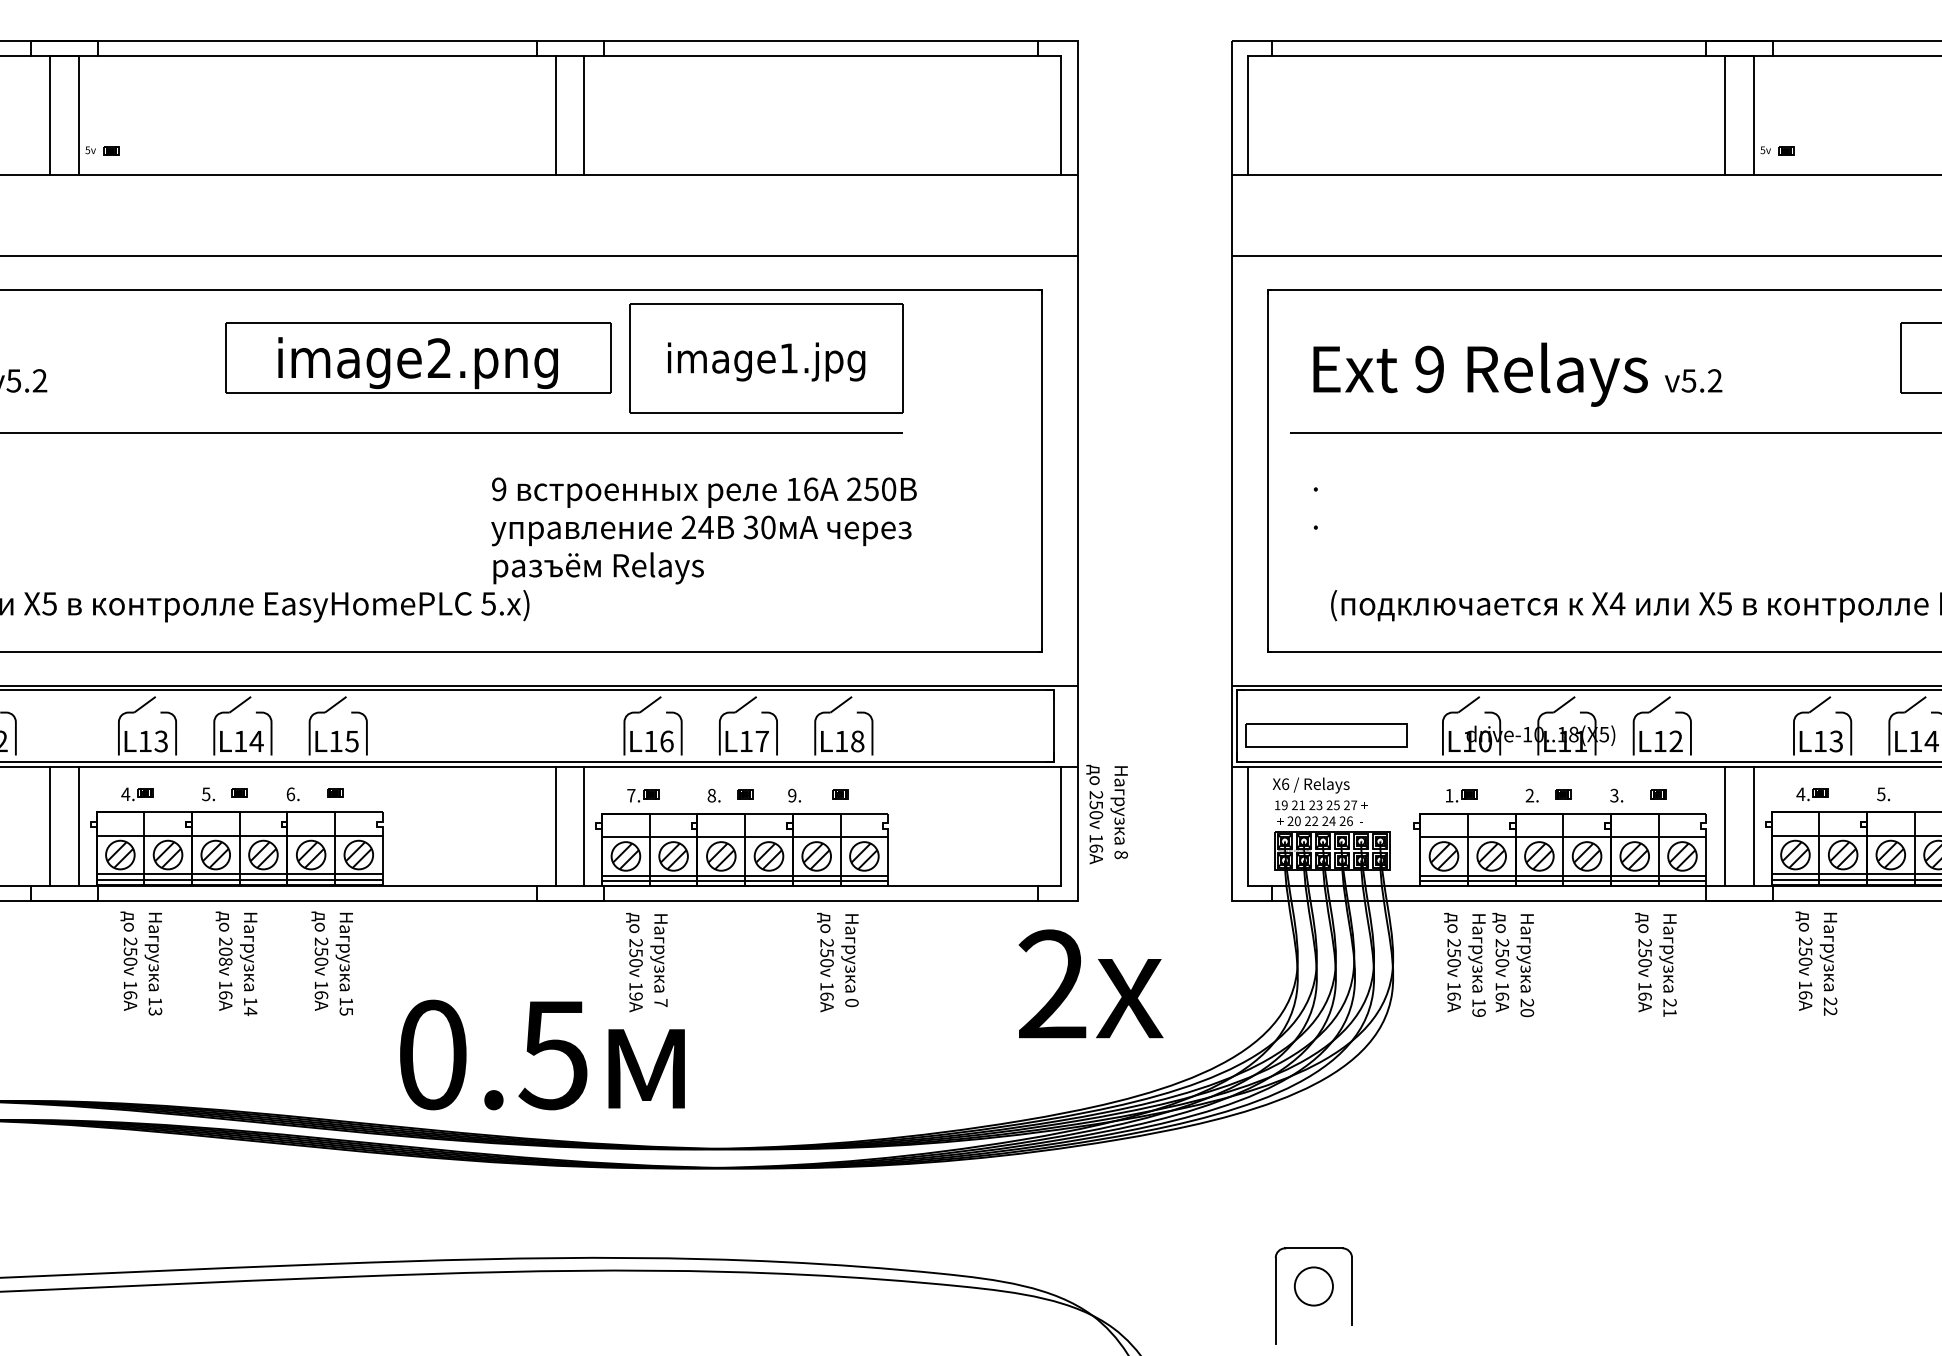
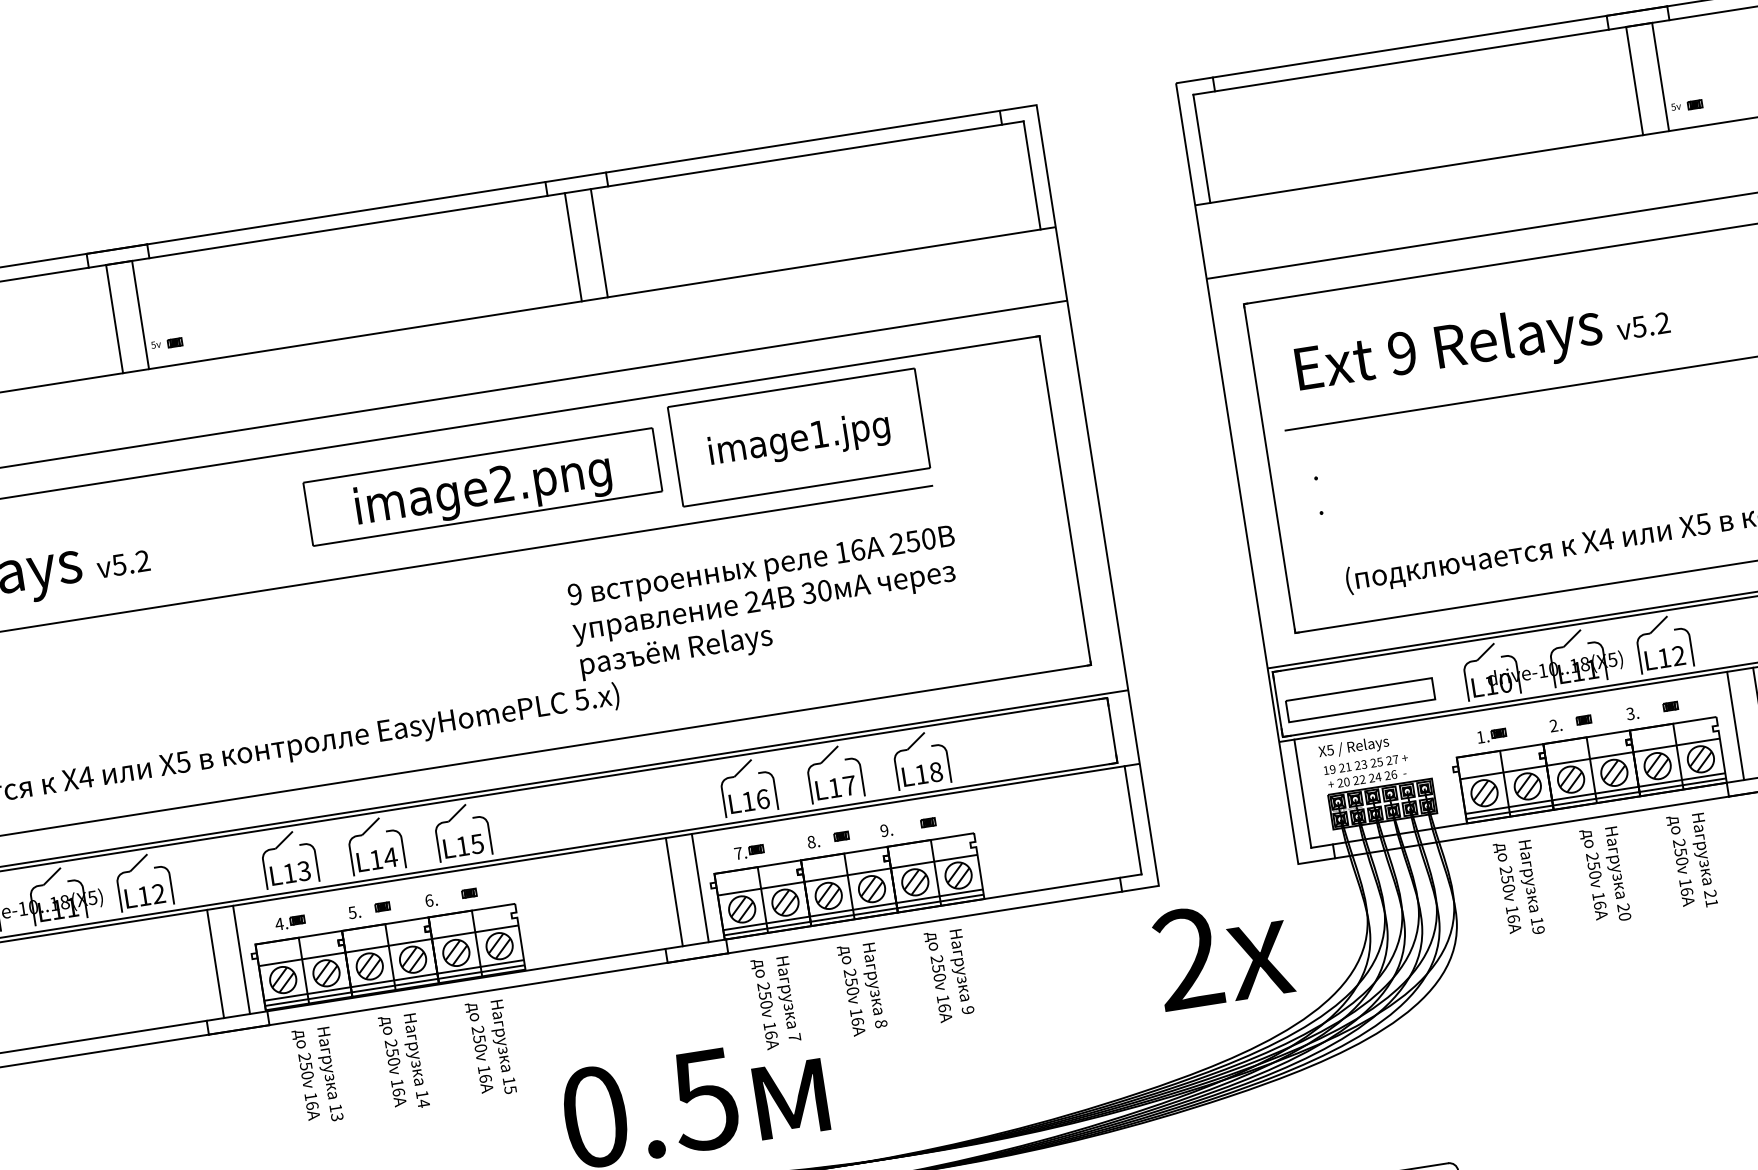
text: (1285, 784) -> (1330, 750), X6 -> X5
text: (1106, 814) -> (862, 989), moved
text: (225, 956) -> (393, 1057), 208v -> 250v
text: (1513, 964) -> (1605, 874), moved
text: (1090, 983) -> (1222, 952), moved
text: (635, 996) -> (770, 1035), 19 -> 16
text: (851, 1002) -> (967, 1009), 0 -> 9

